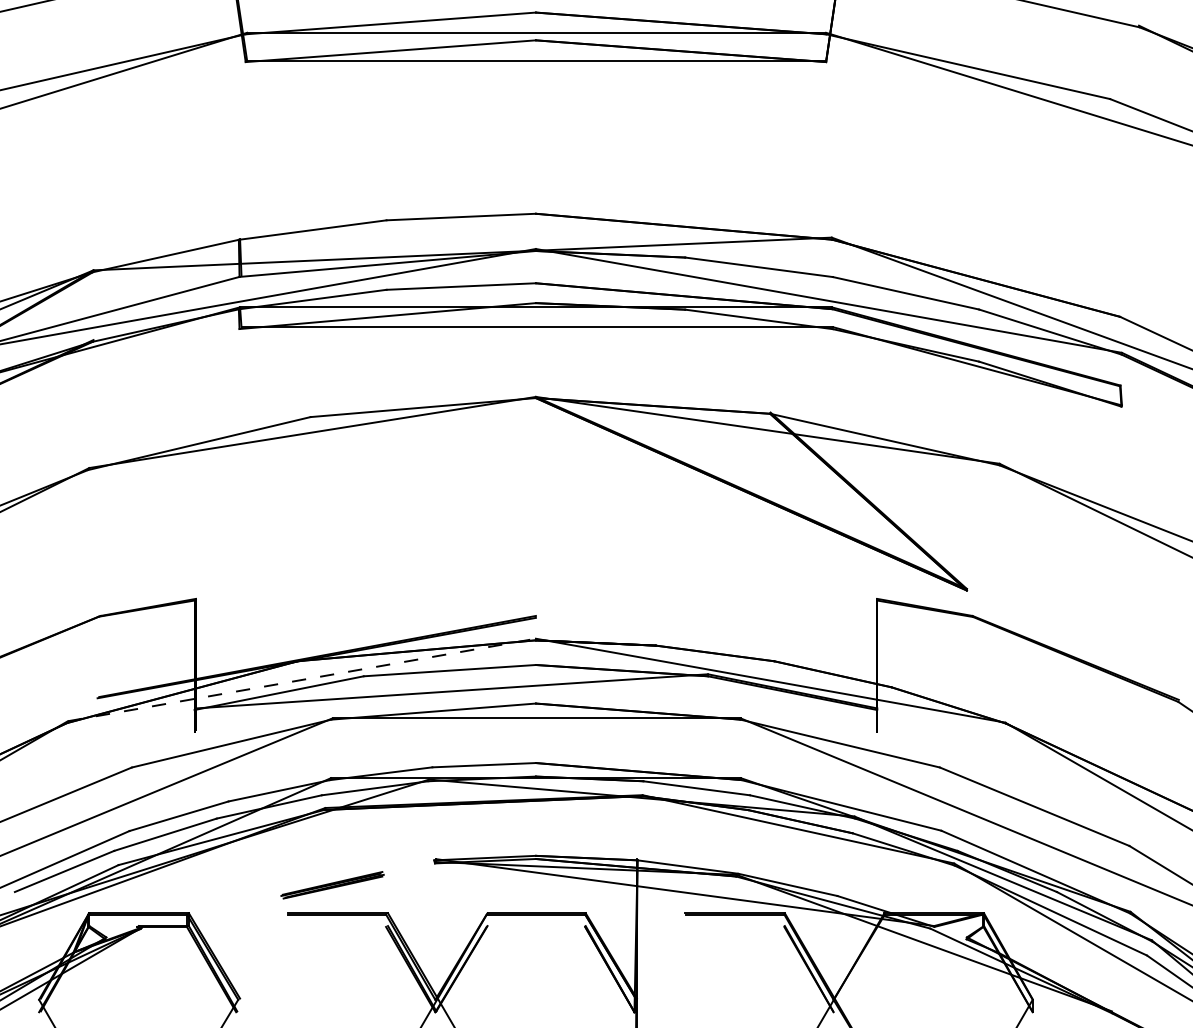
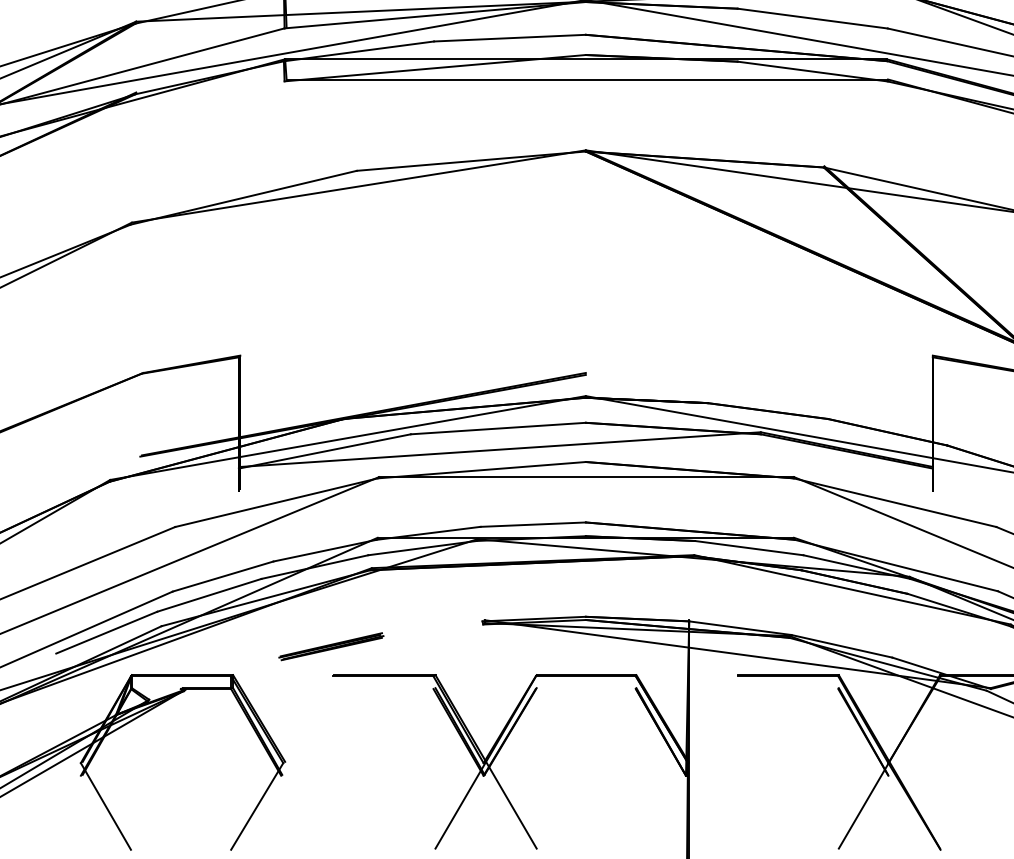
line: (301, 679) -> (347, 437), dashed -> solid
part: (332, 885) -> (331, 646), moved

